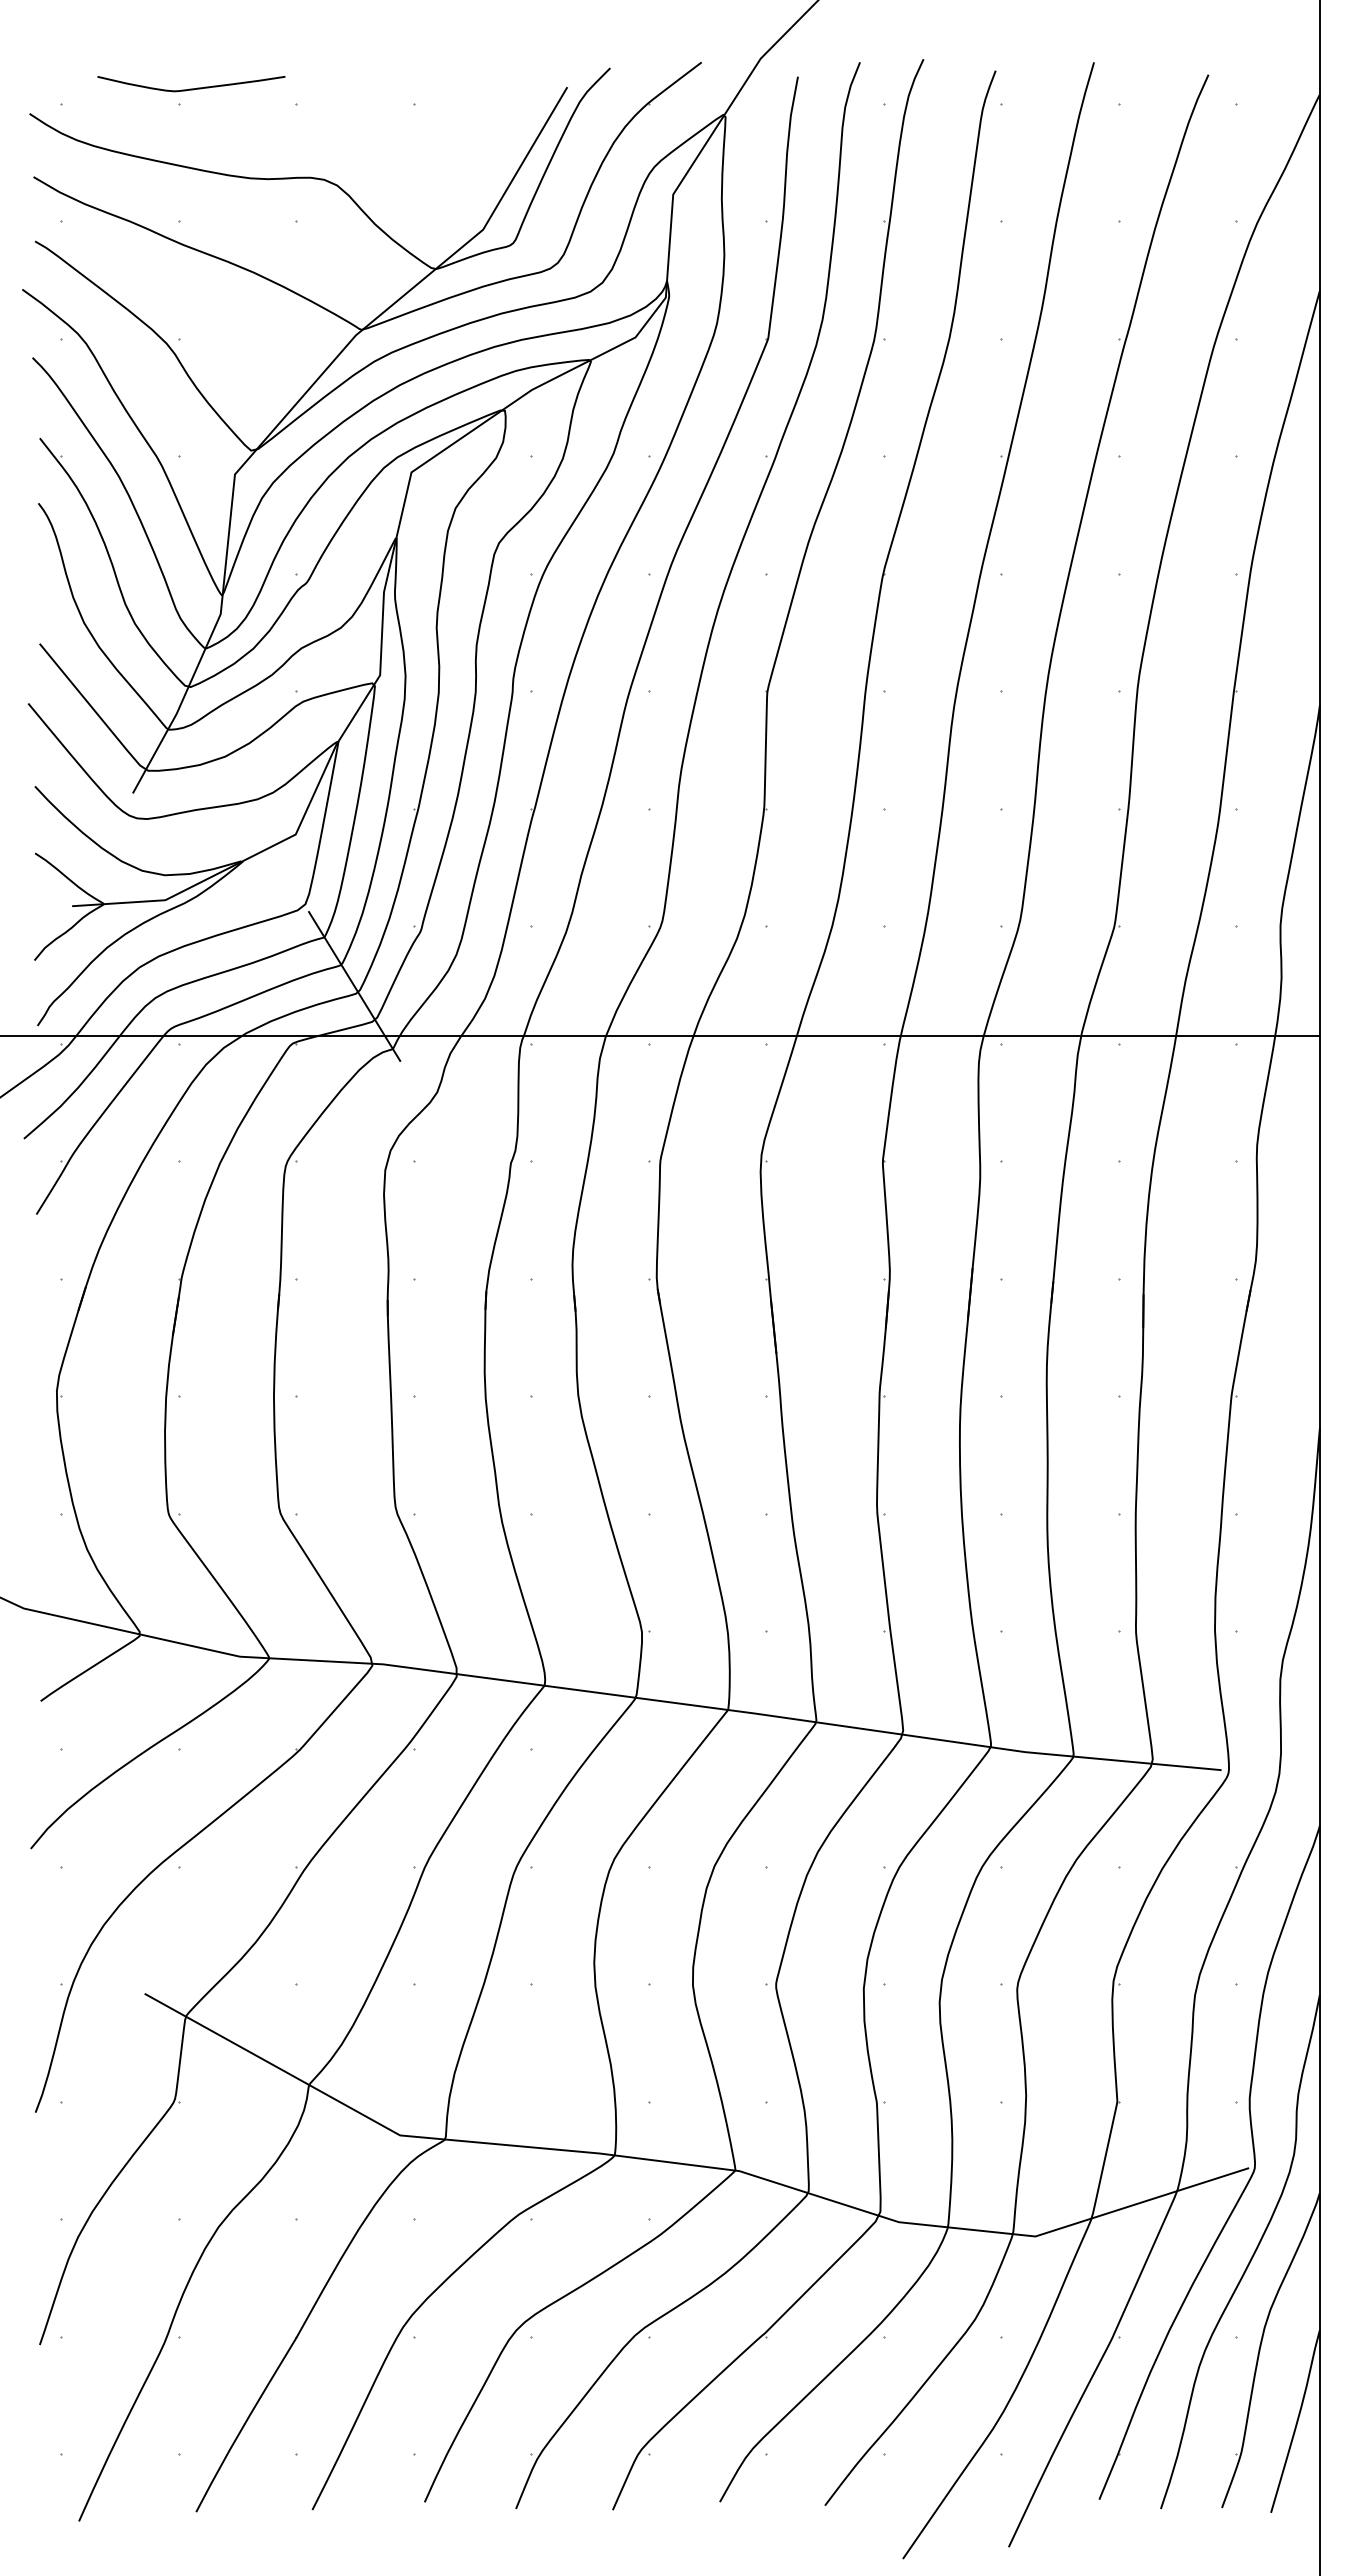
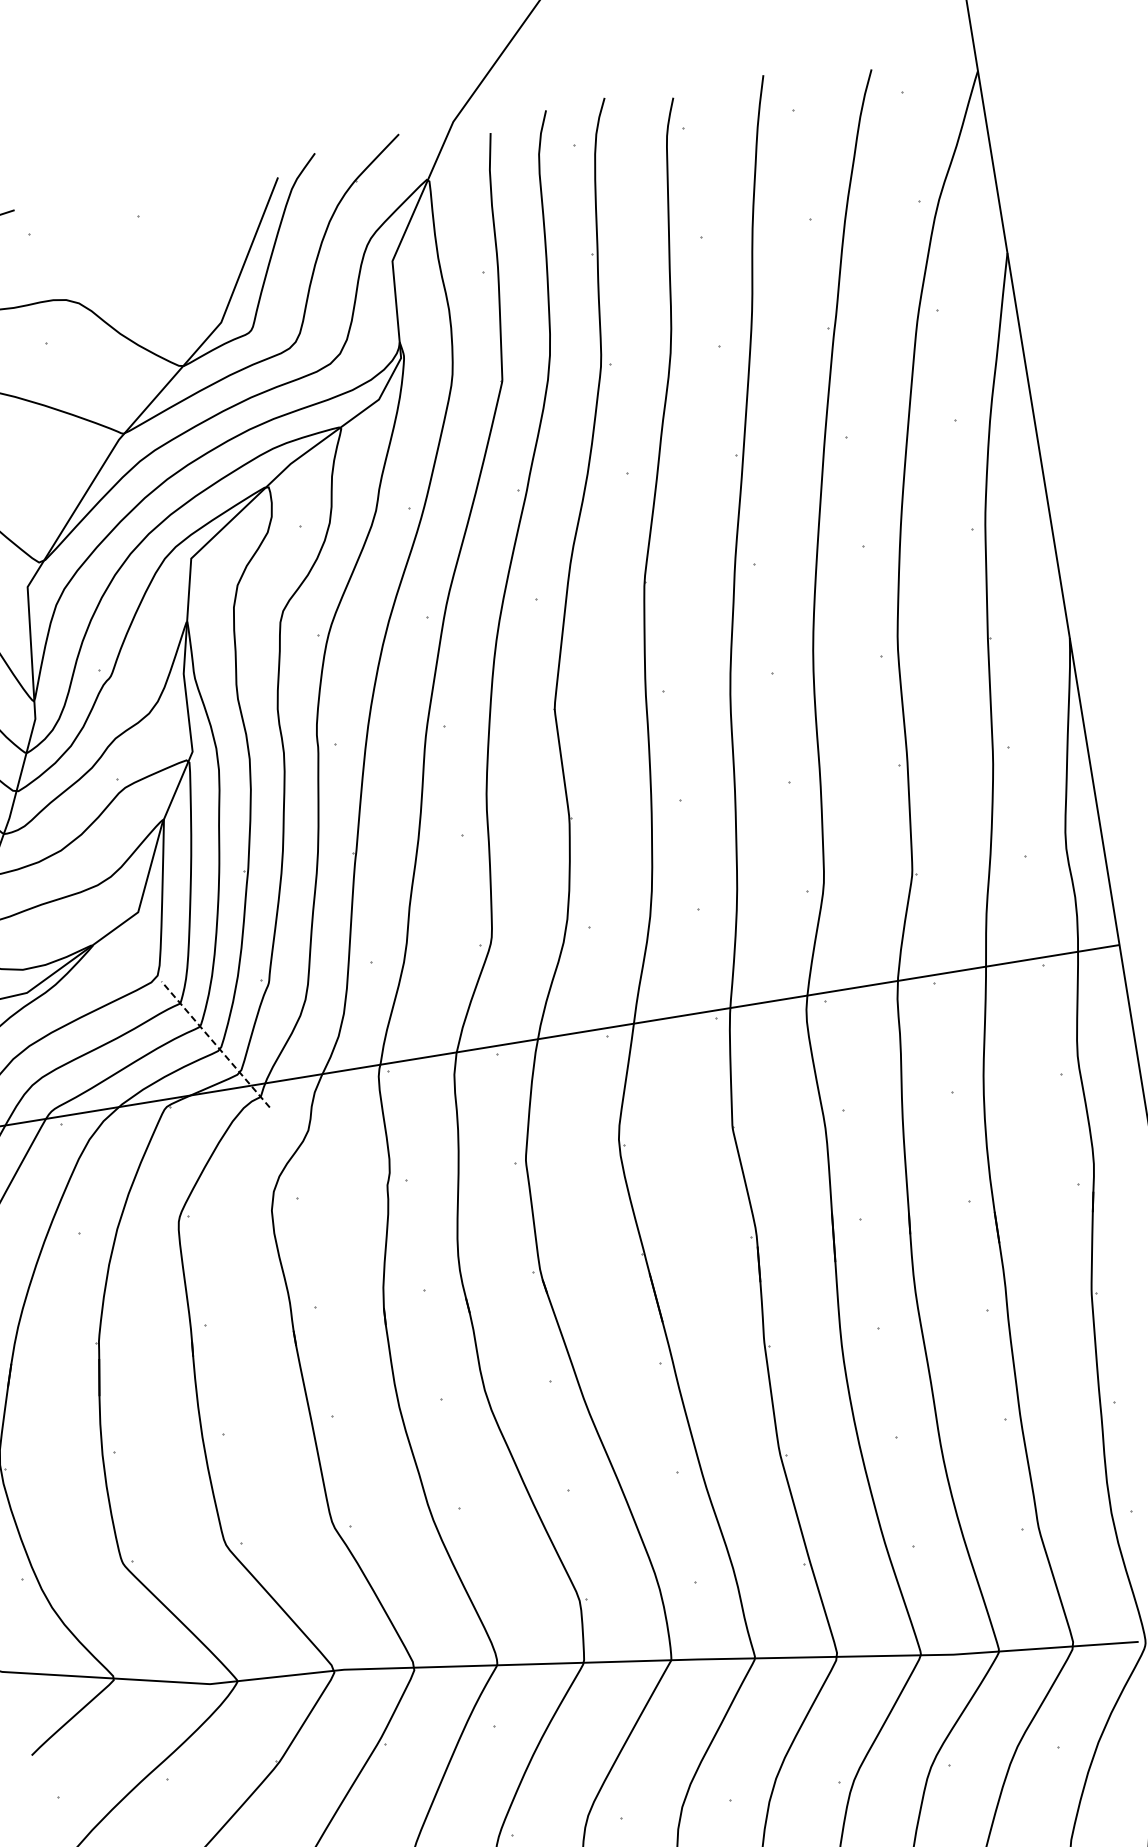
line: (354, 986) -> (215, 1044), solid -> dashed

